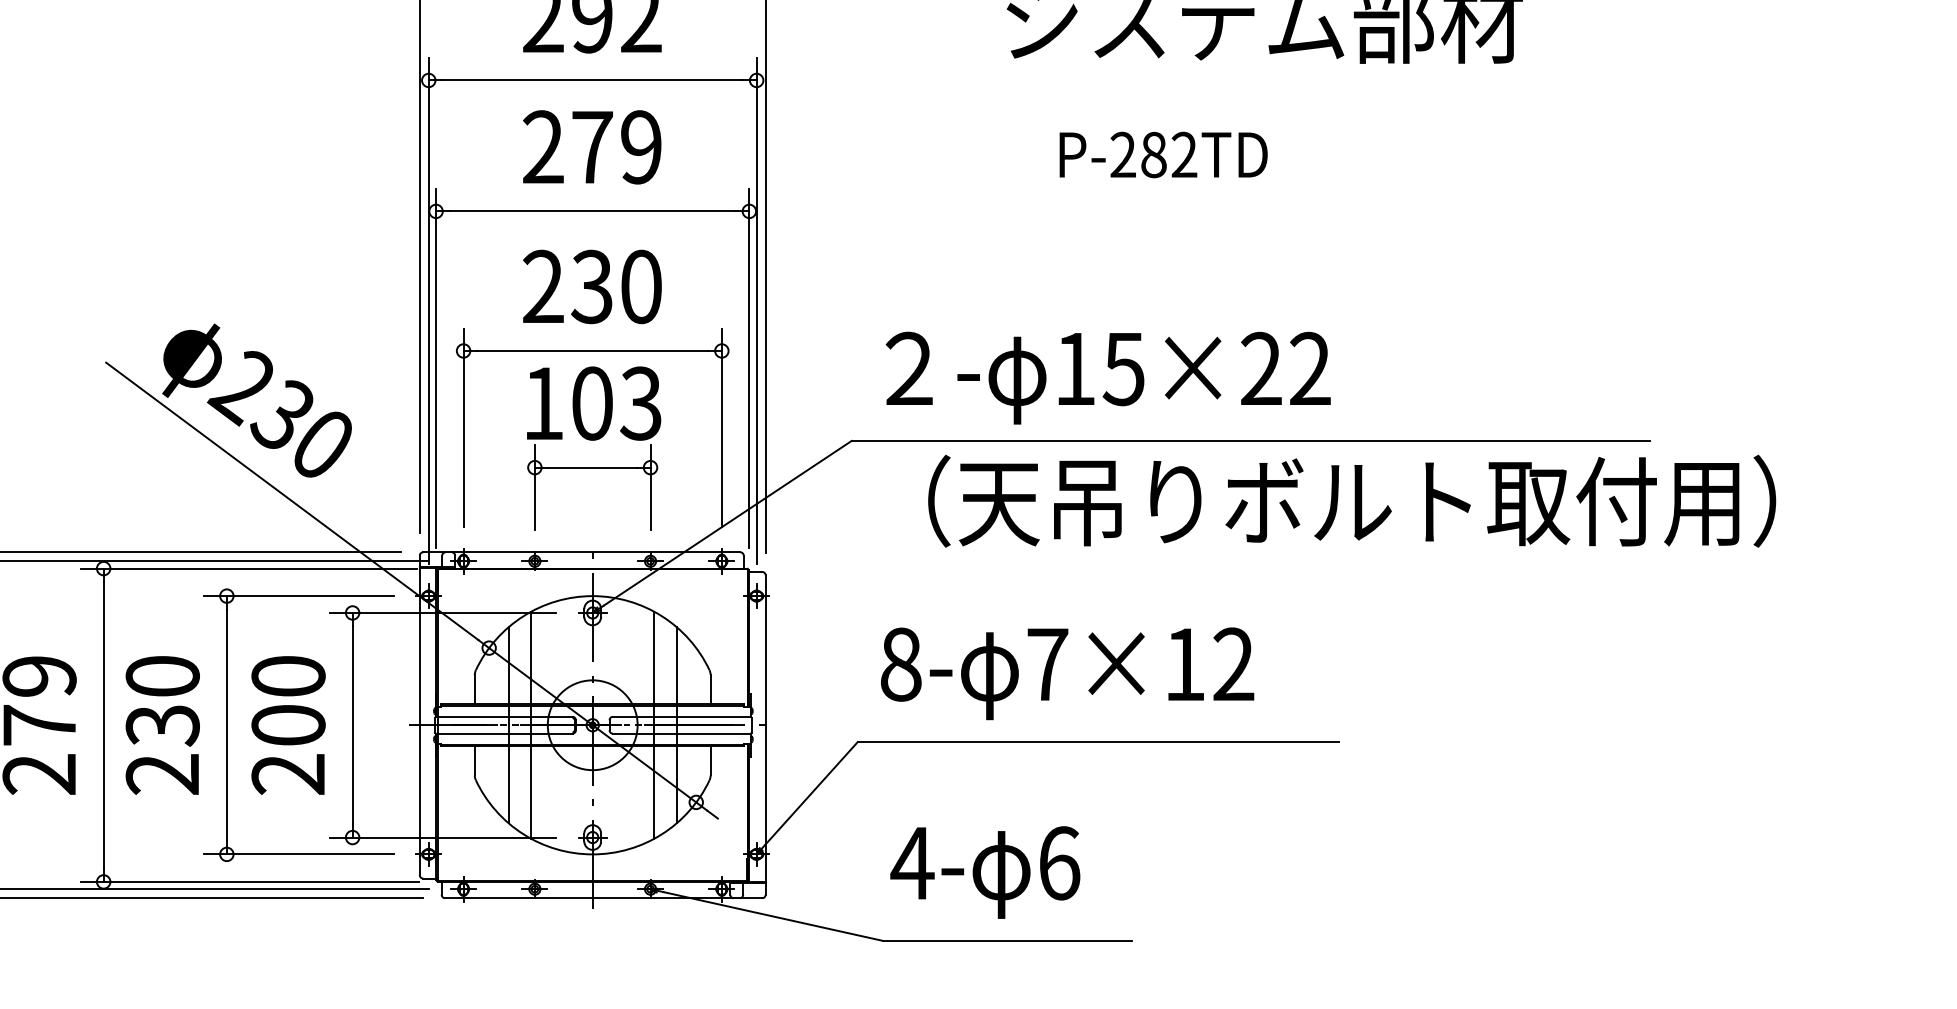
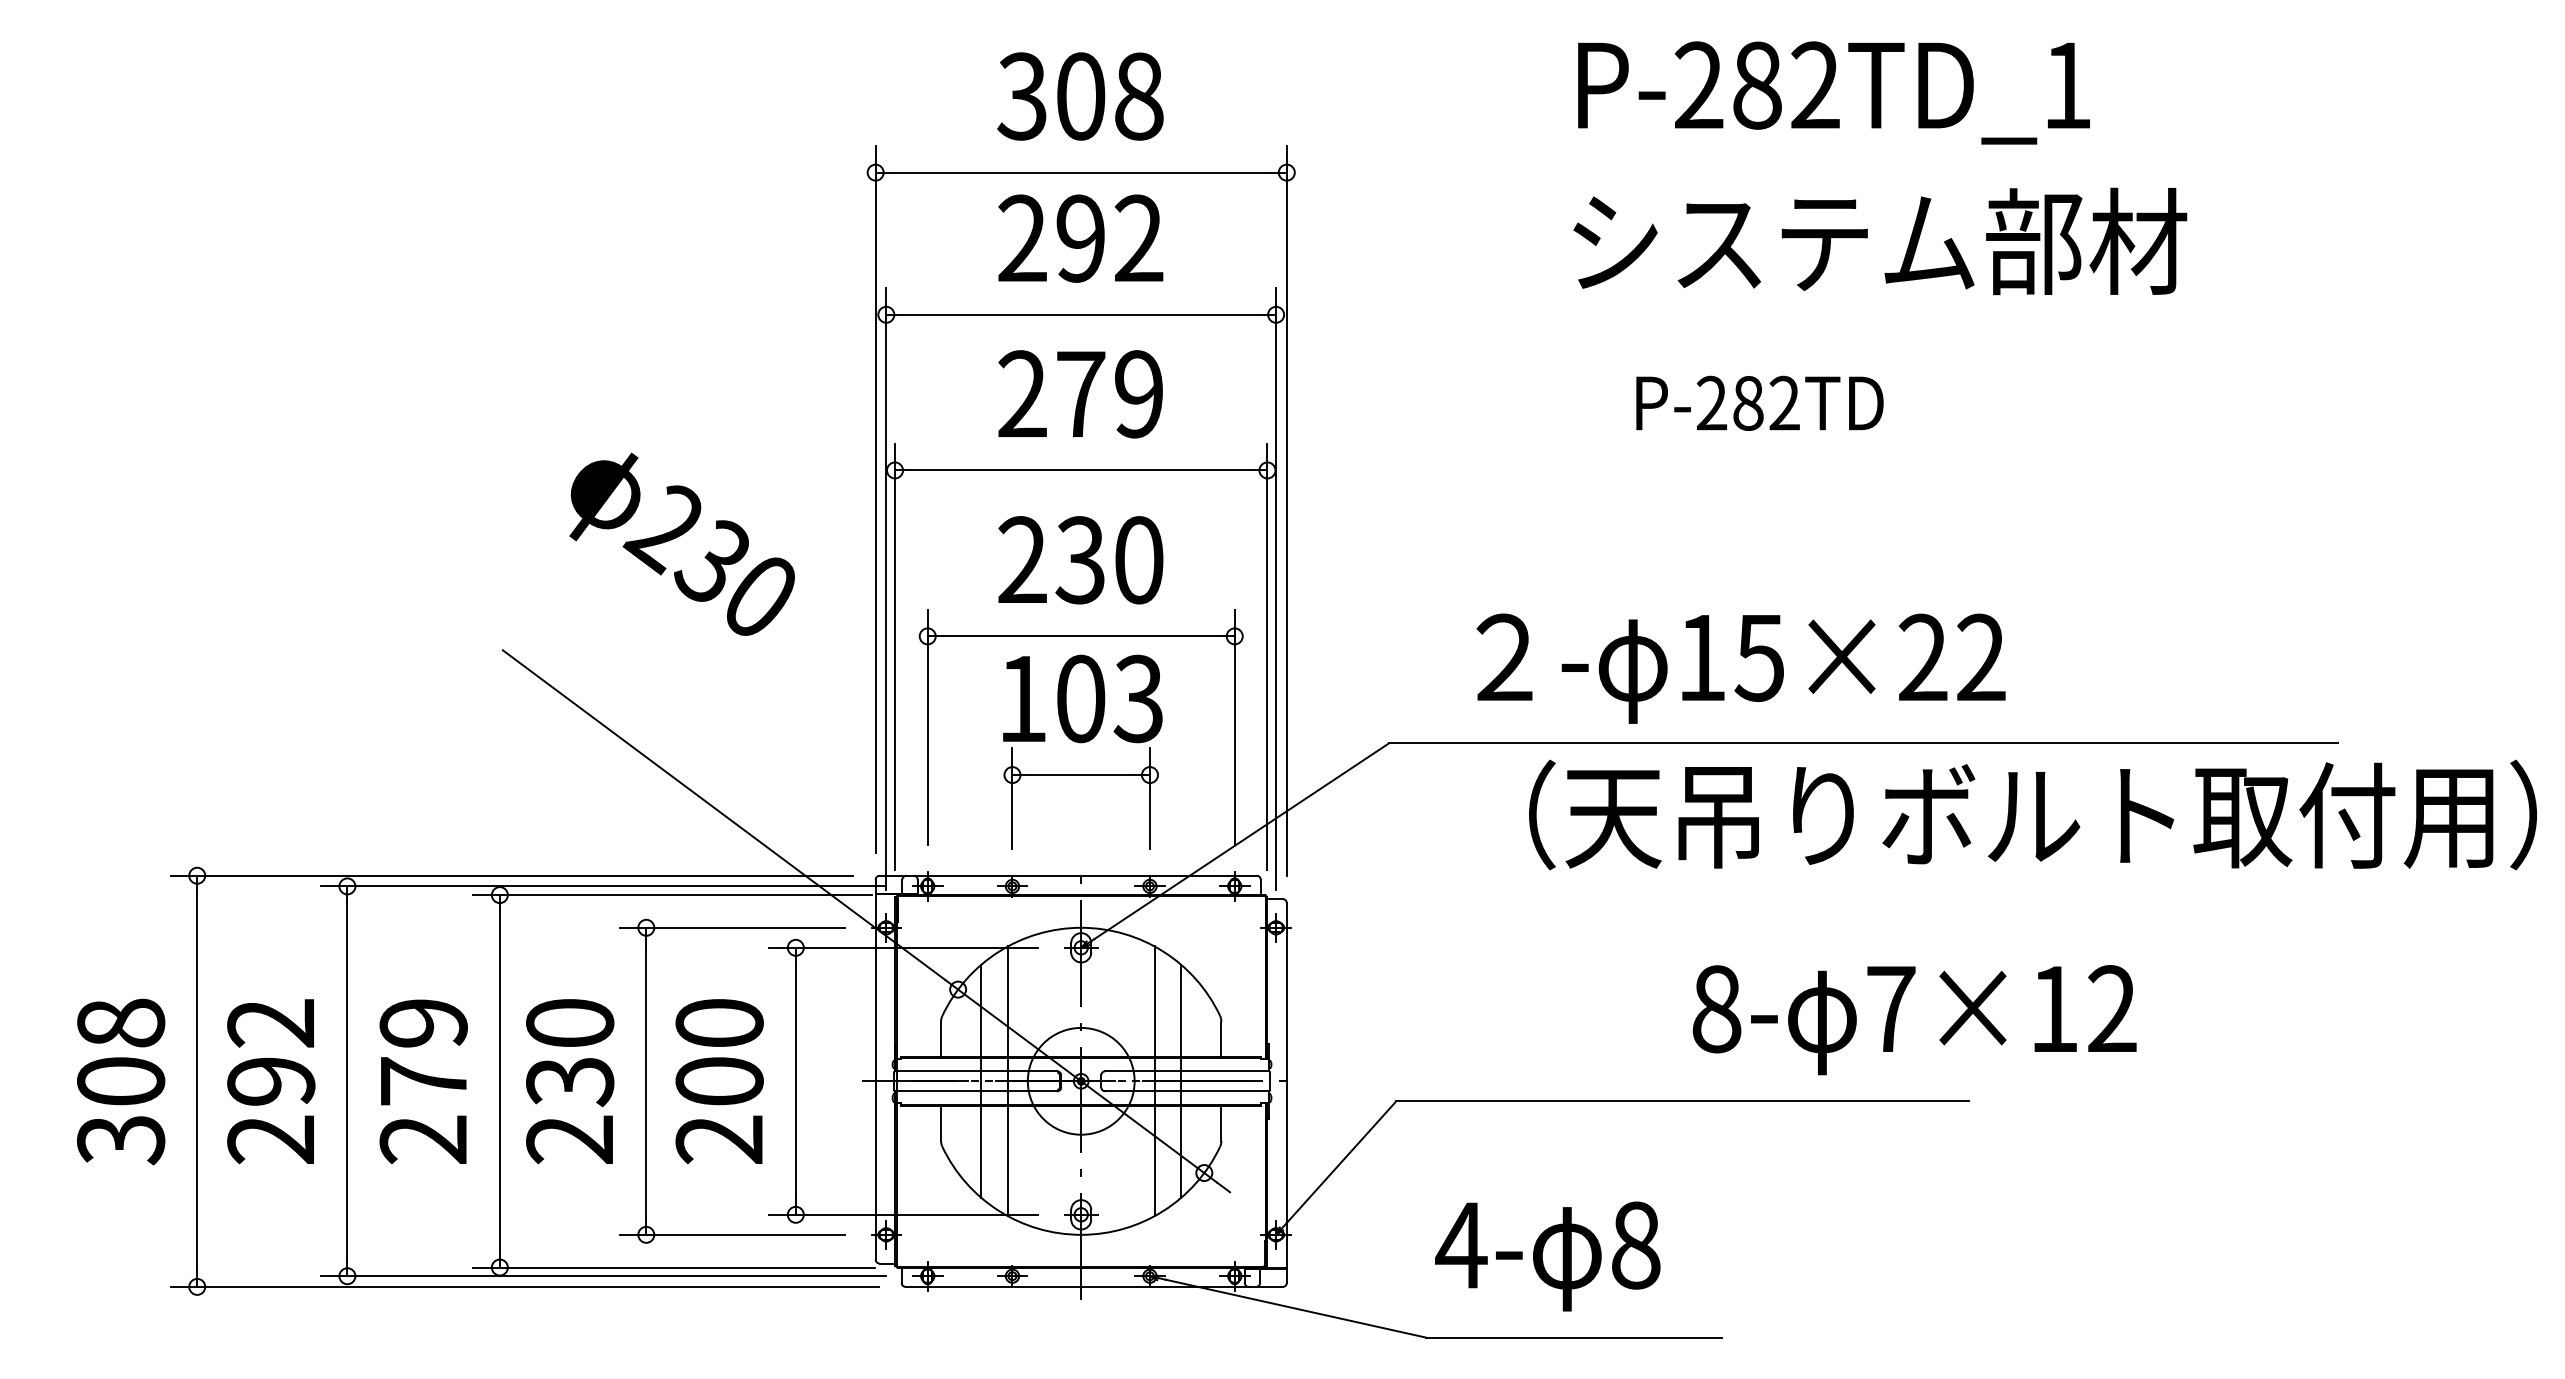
text: (1107, 378) -> (1740, 668), moved
text: (256, 399) -> (681, 543), moved
text: (1351, 500) -> (2032, 814), moved
text: (1067, 674) -> (1914, 1020), moved
text: (1059, 863) -> (1636, 1245), 6 -> 8

